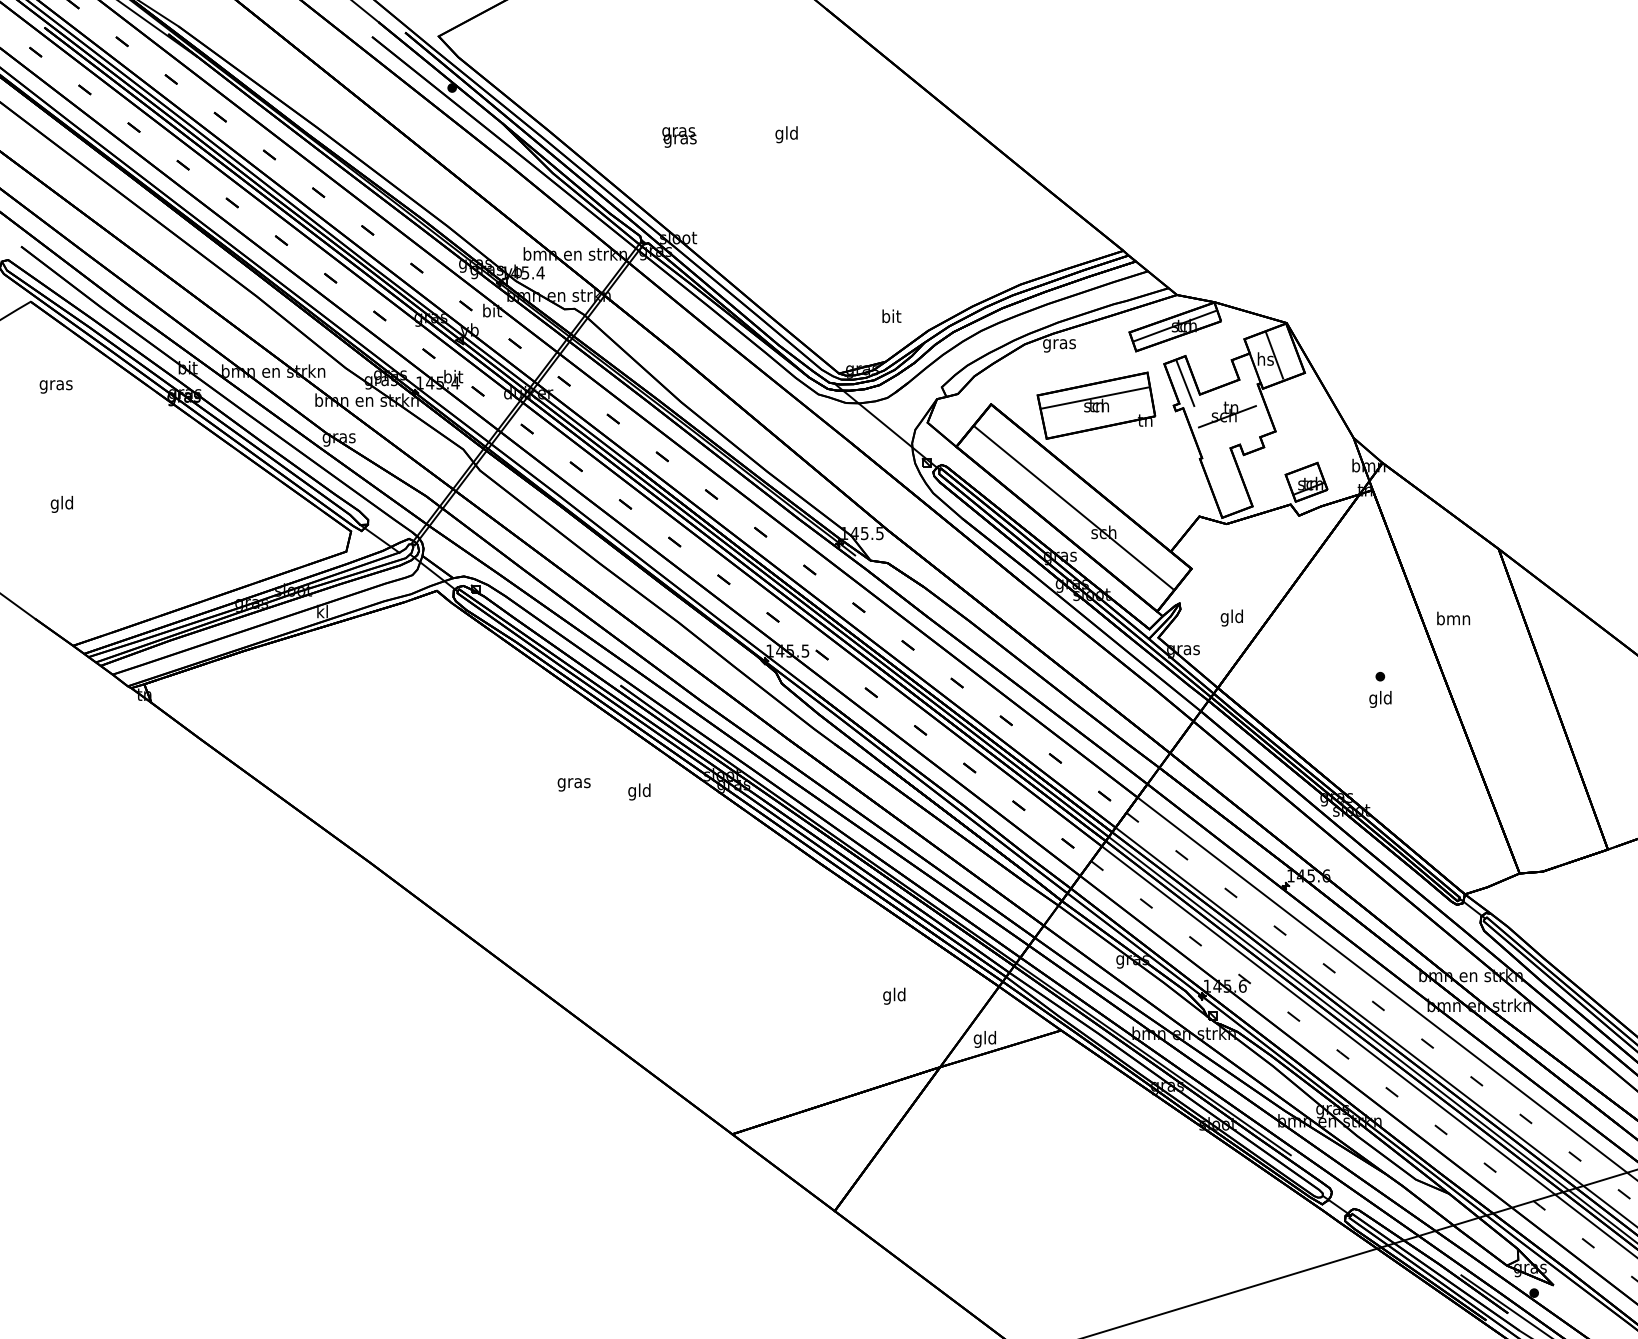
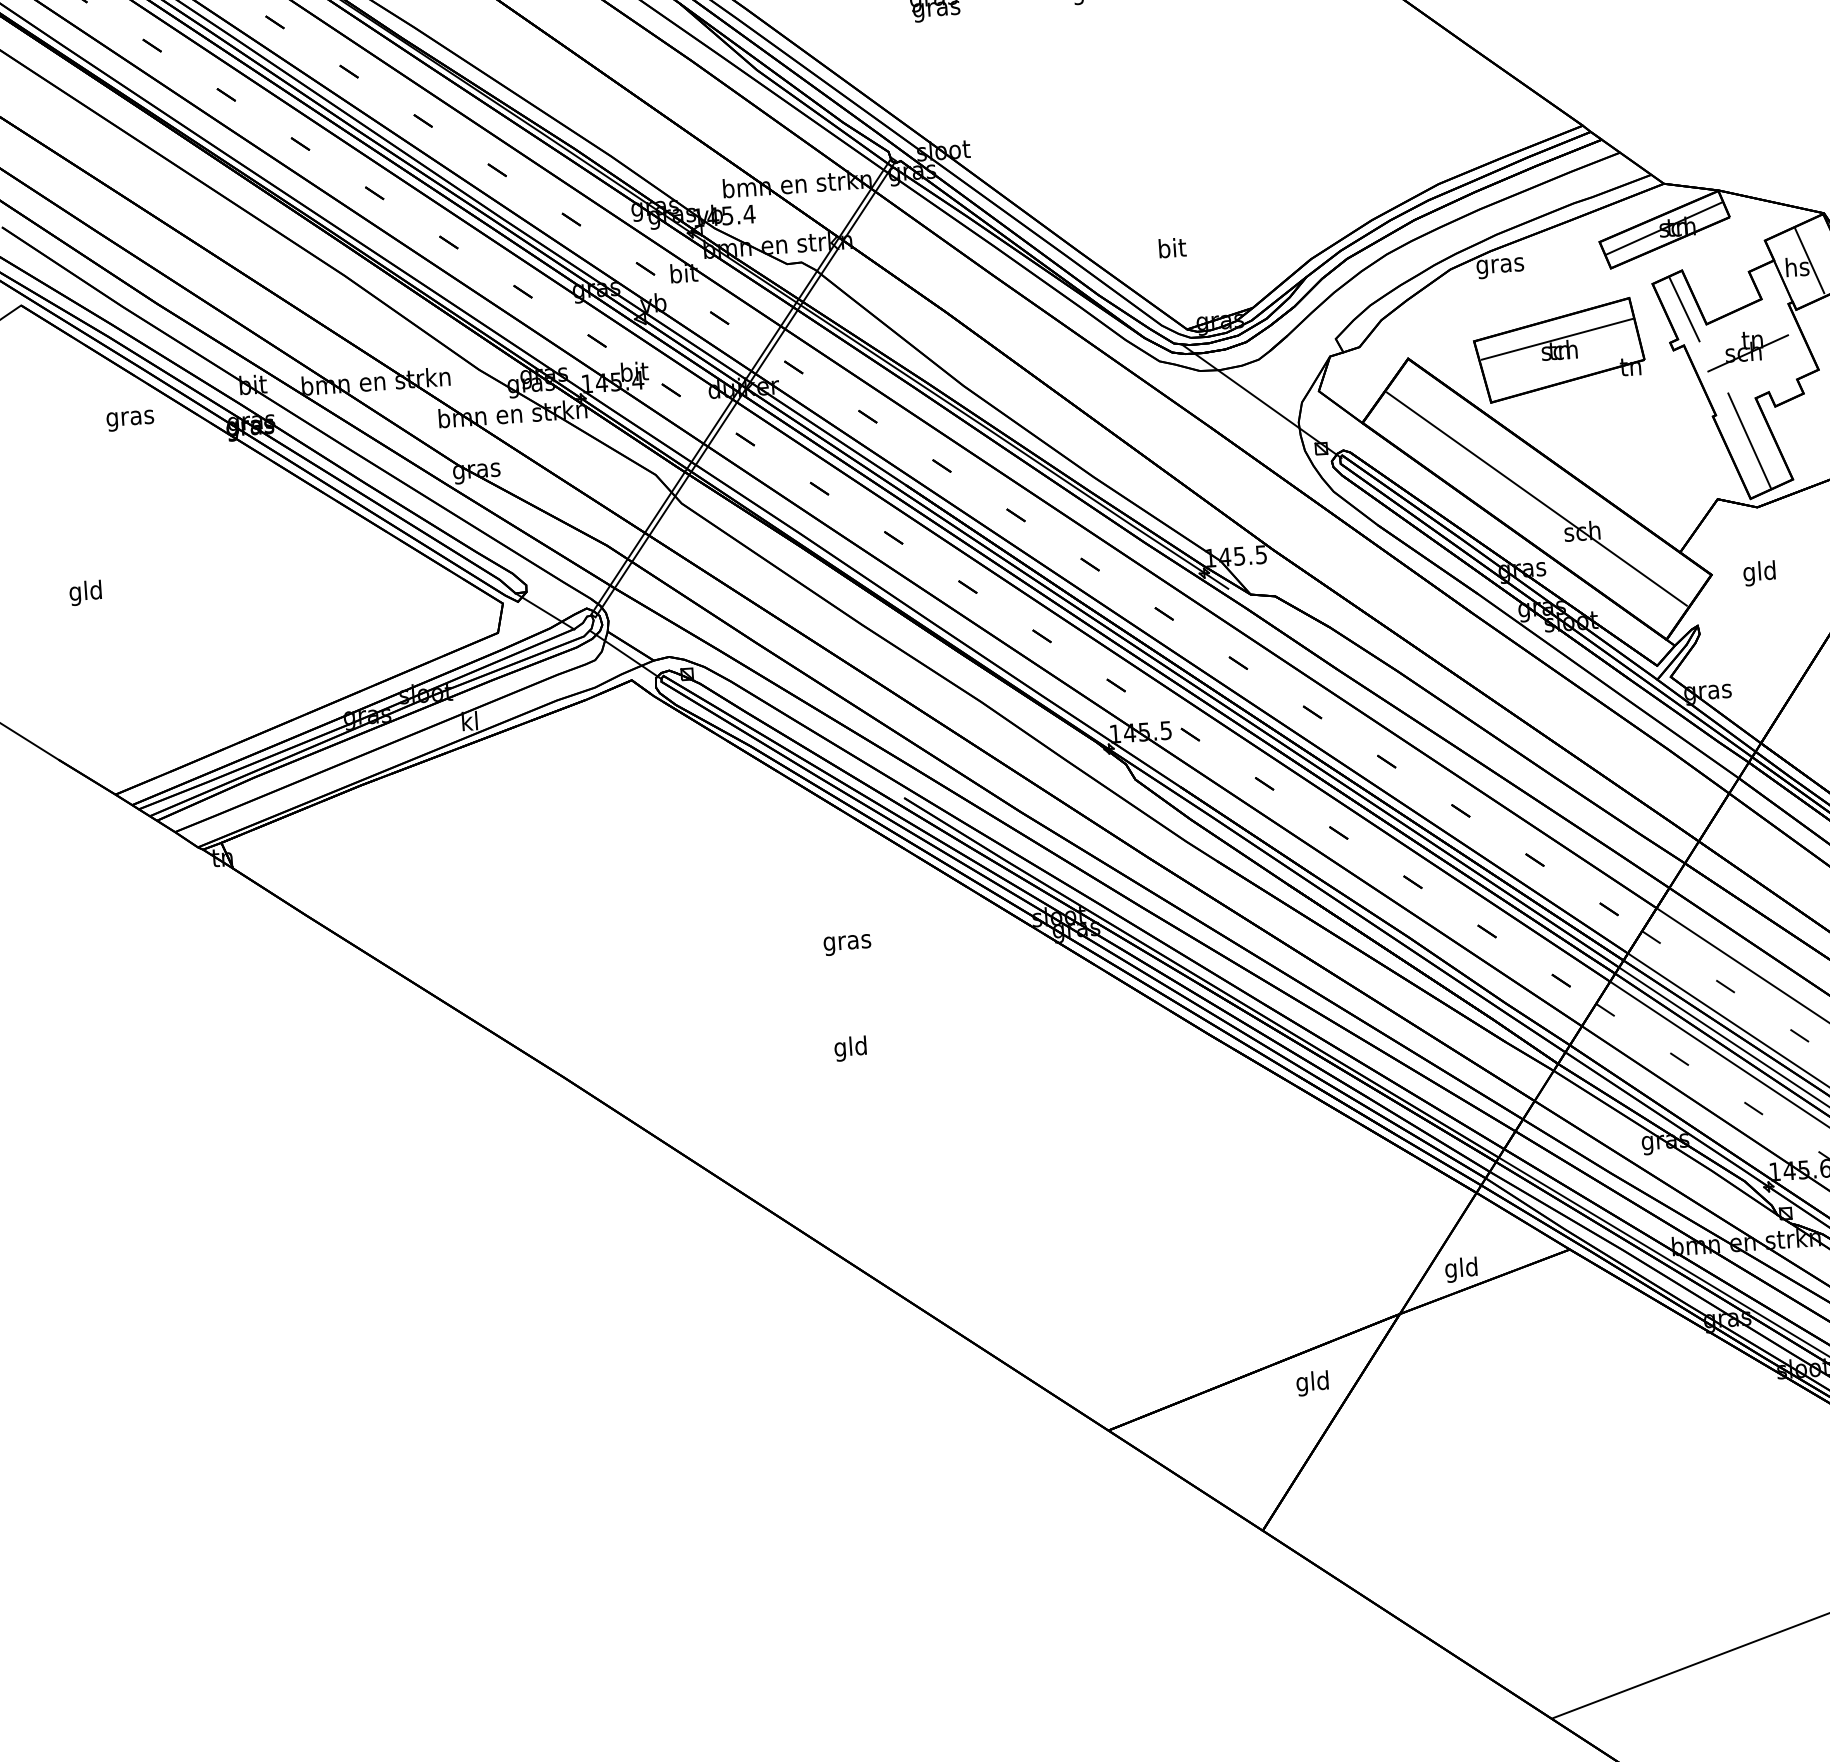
text: (891, 316) -> (1172, 248), moved
text: (55, 386) -> (129, 420), moved
line: (1223, 477) -> (1748, 440), added
text: (1231, 617) -> (1758, 572), moved
text: (639, 791) -> (850, 1048), moved
text: (894, 995) -> (1312, 1382), moved

